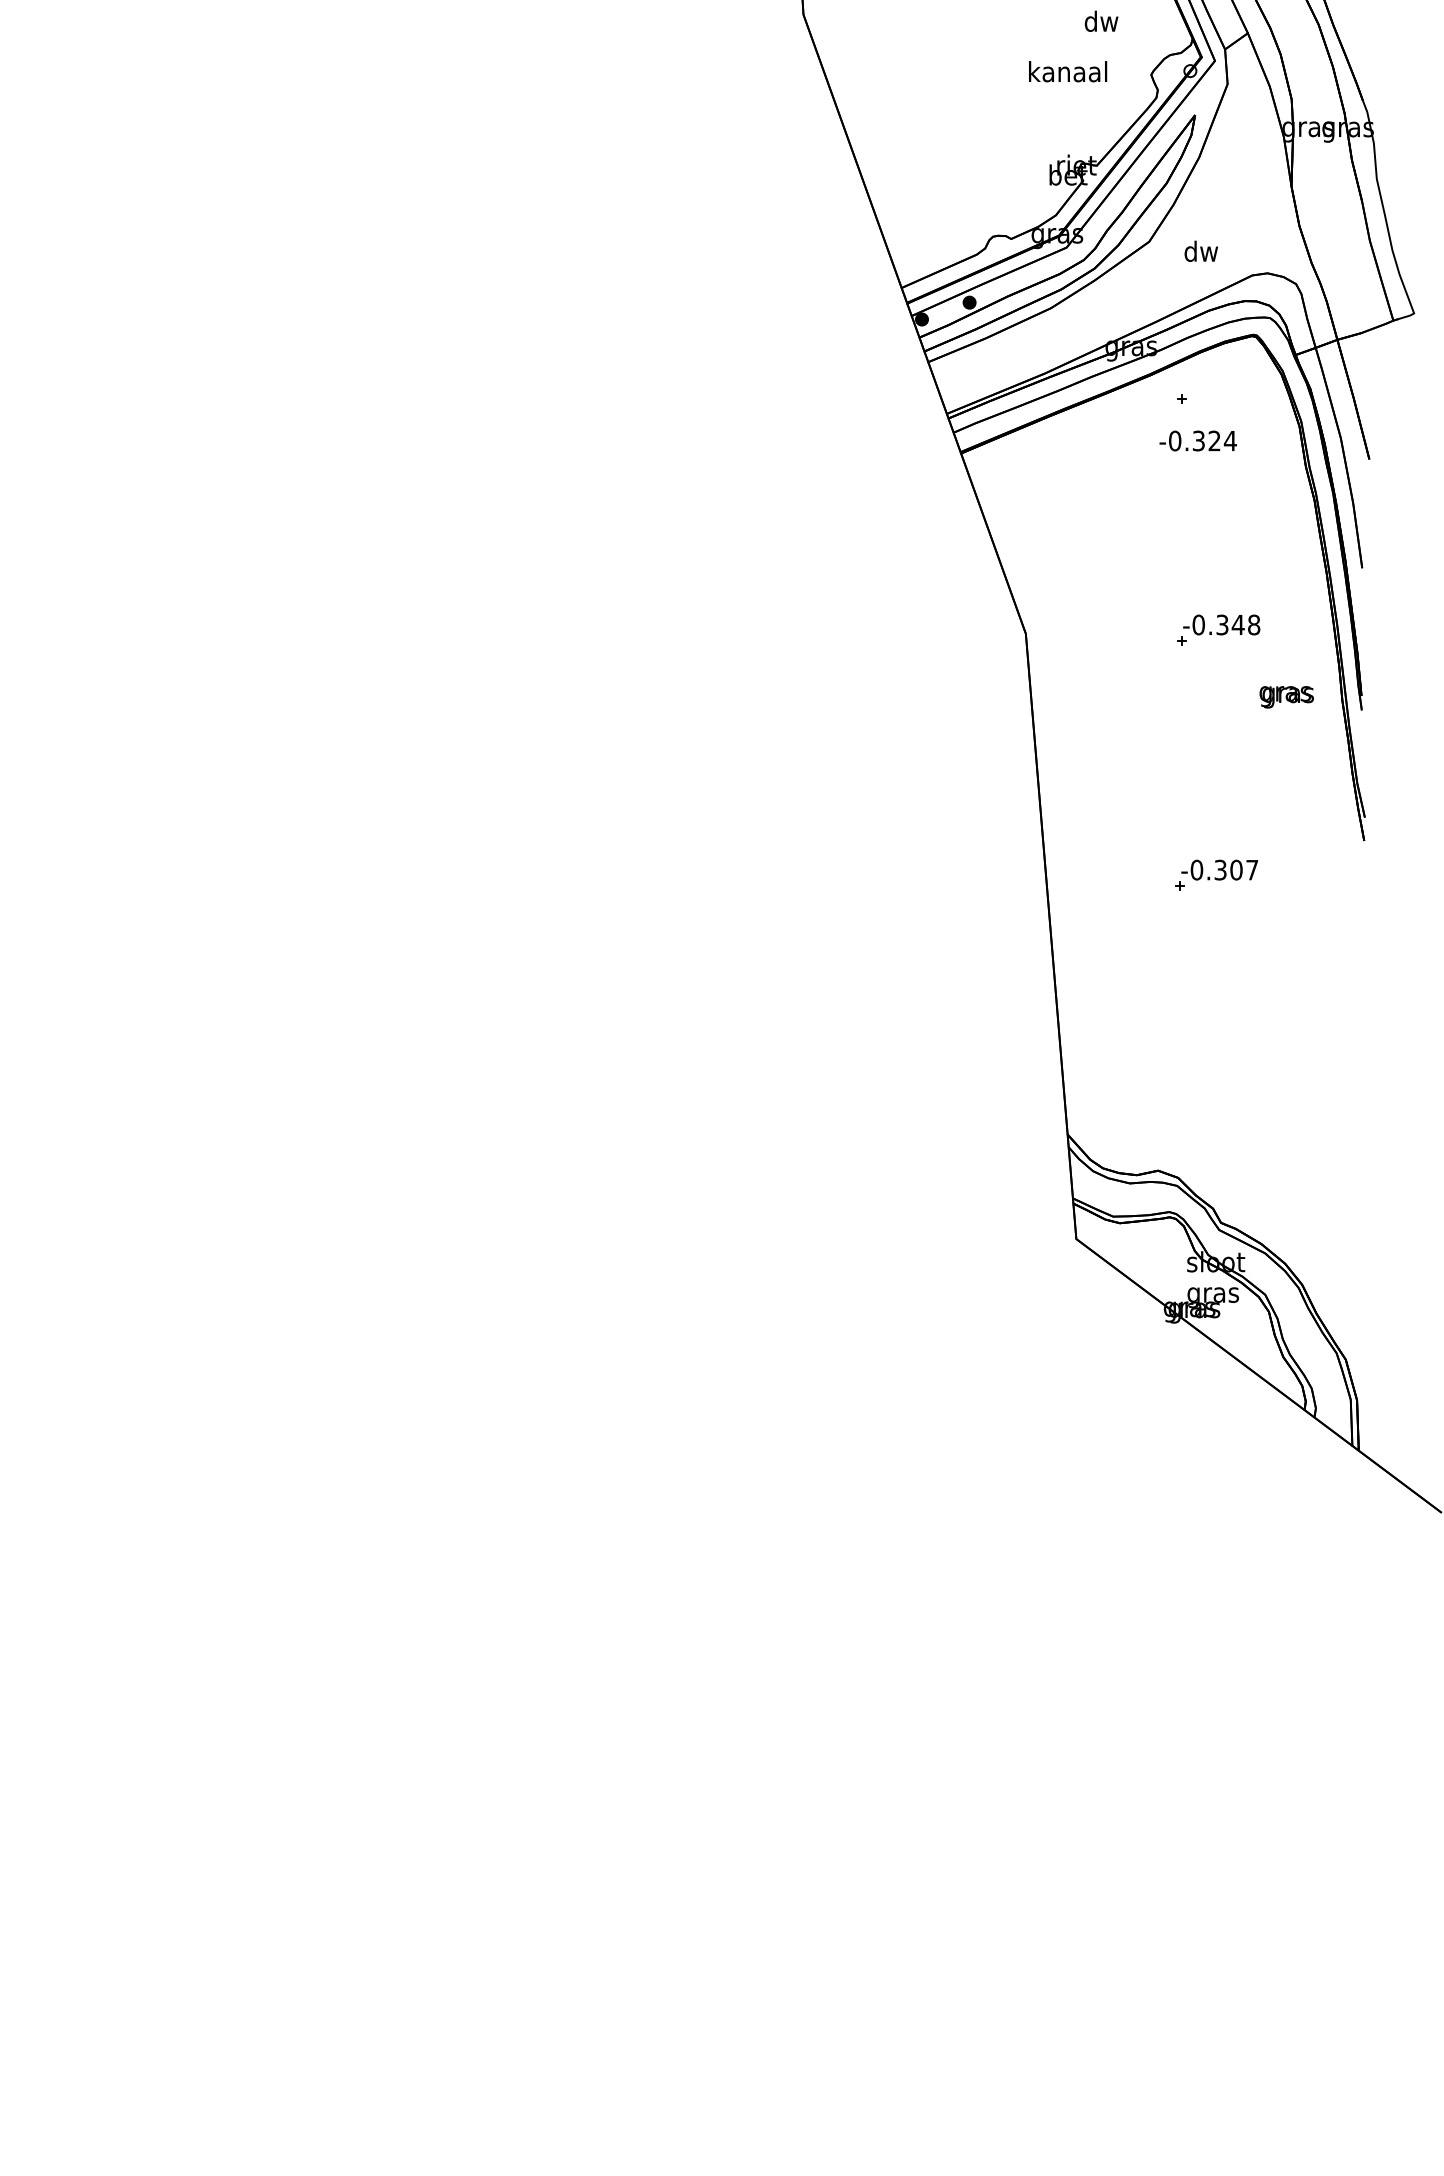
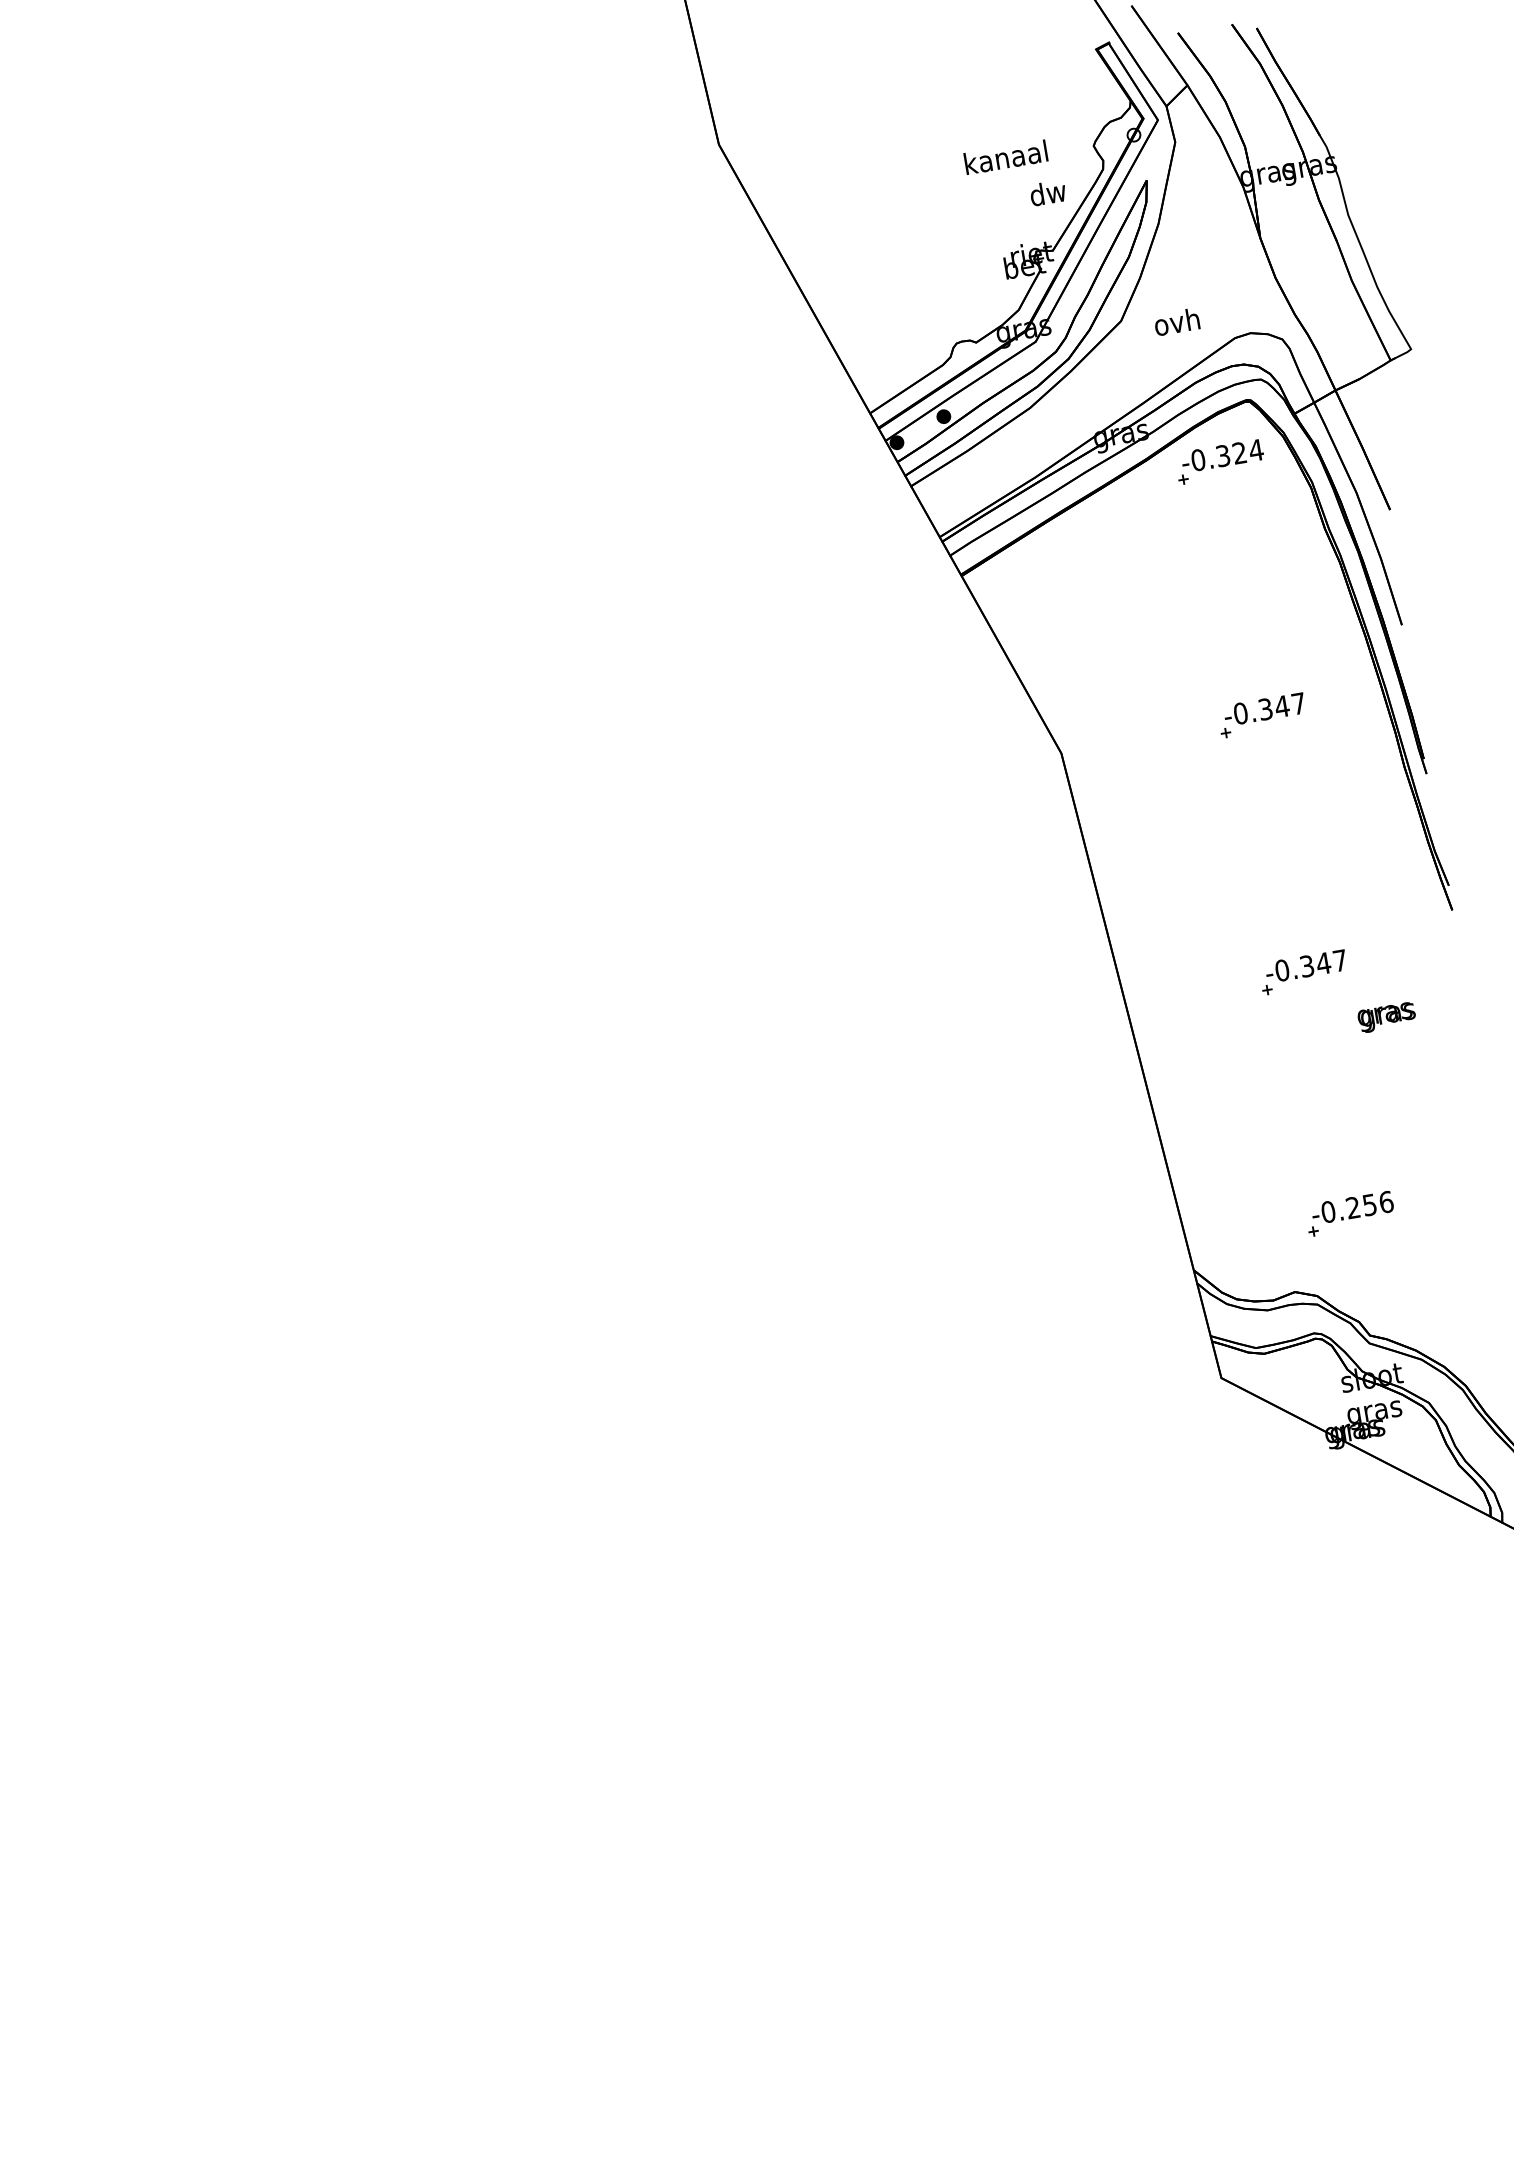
text: (1101, 20) -> (1047, 192), moved
text: (1200, 250) -> (1176, 321), dw -> ovh
text: (1197, 440) -> (1221, 455), moved
text: (1254, 624) -> (1299, 703), -0.348 -> -0.347
text: (1286, 697) -> (1386, 1017), moved
text: (1235, 869) -> (1322, 963), -0.307 -> -0.347
part: (1221, 1106) -> (1349, 1213), added

